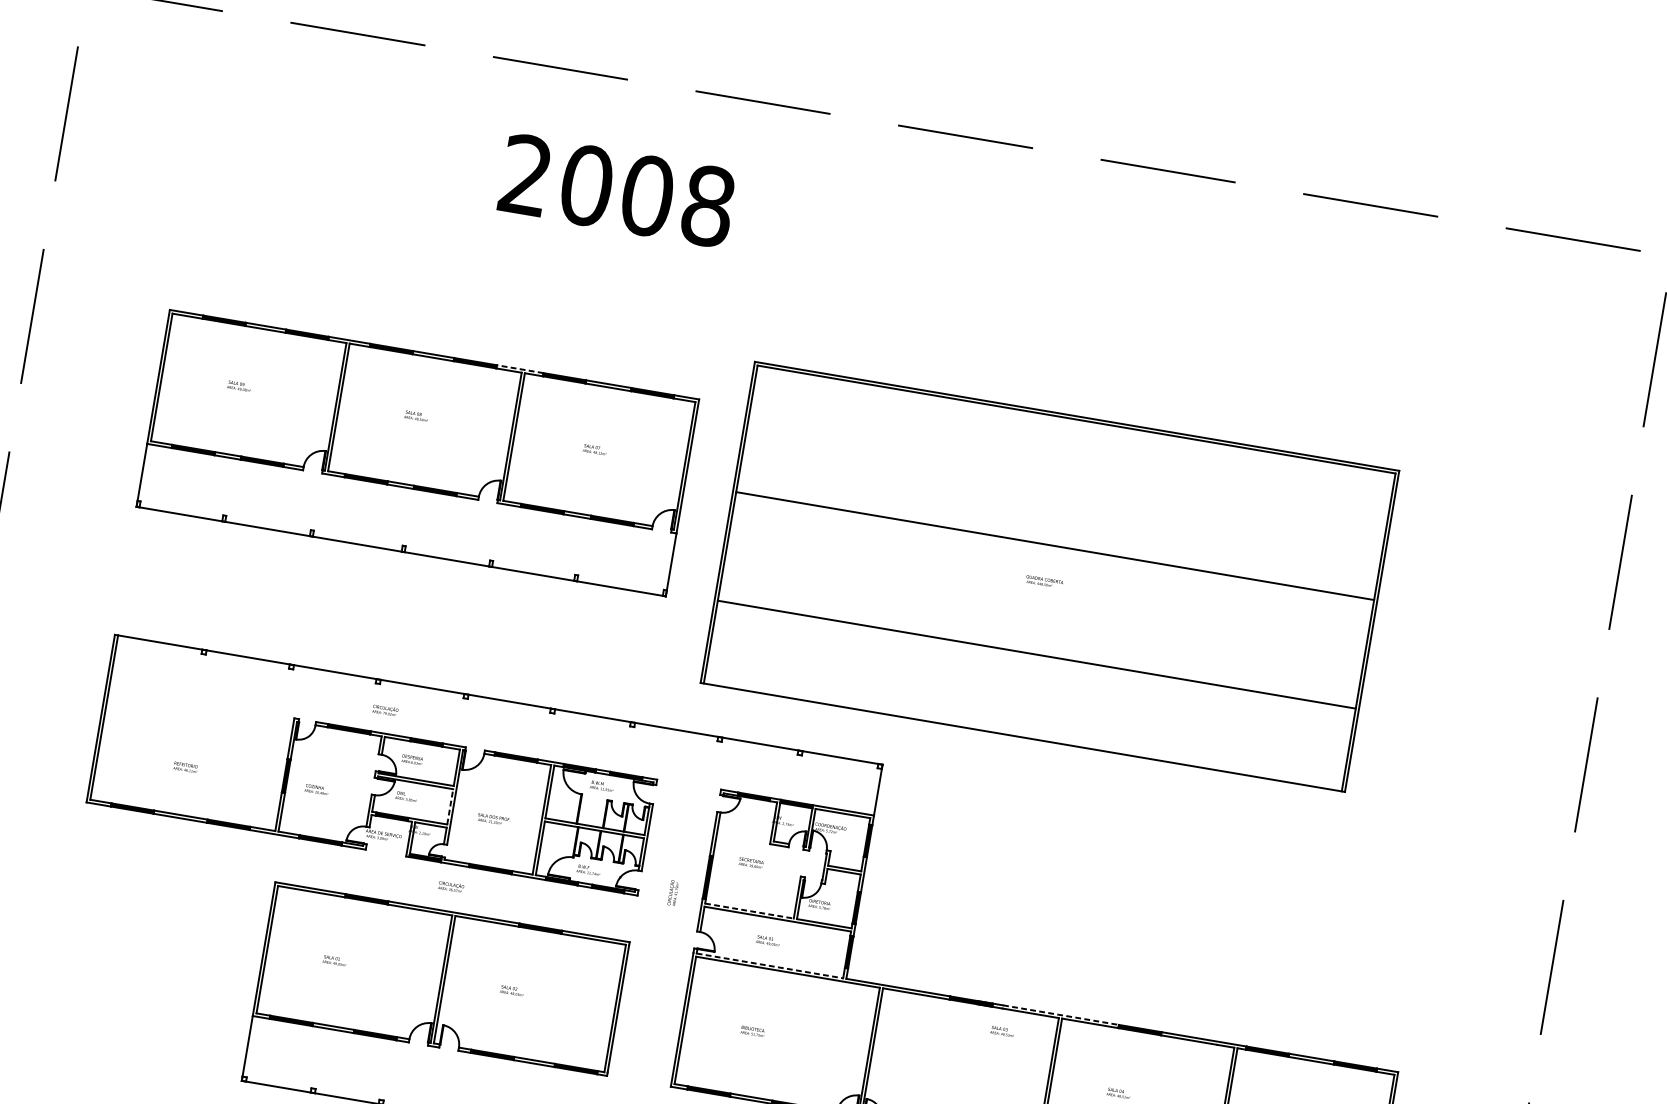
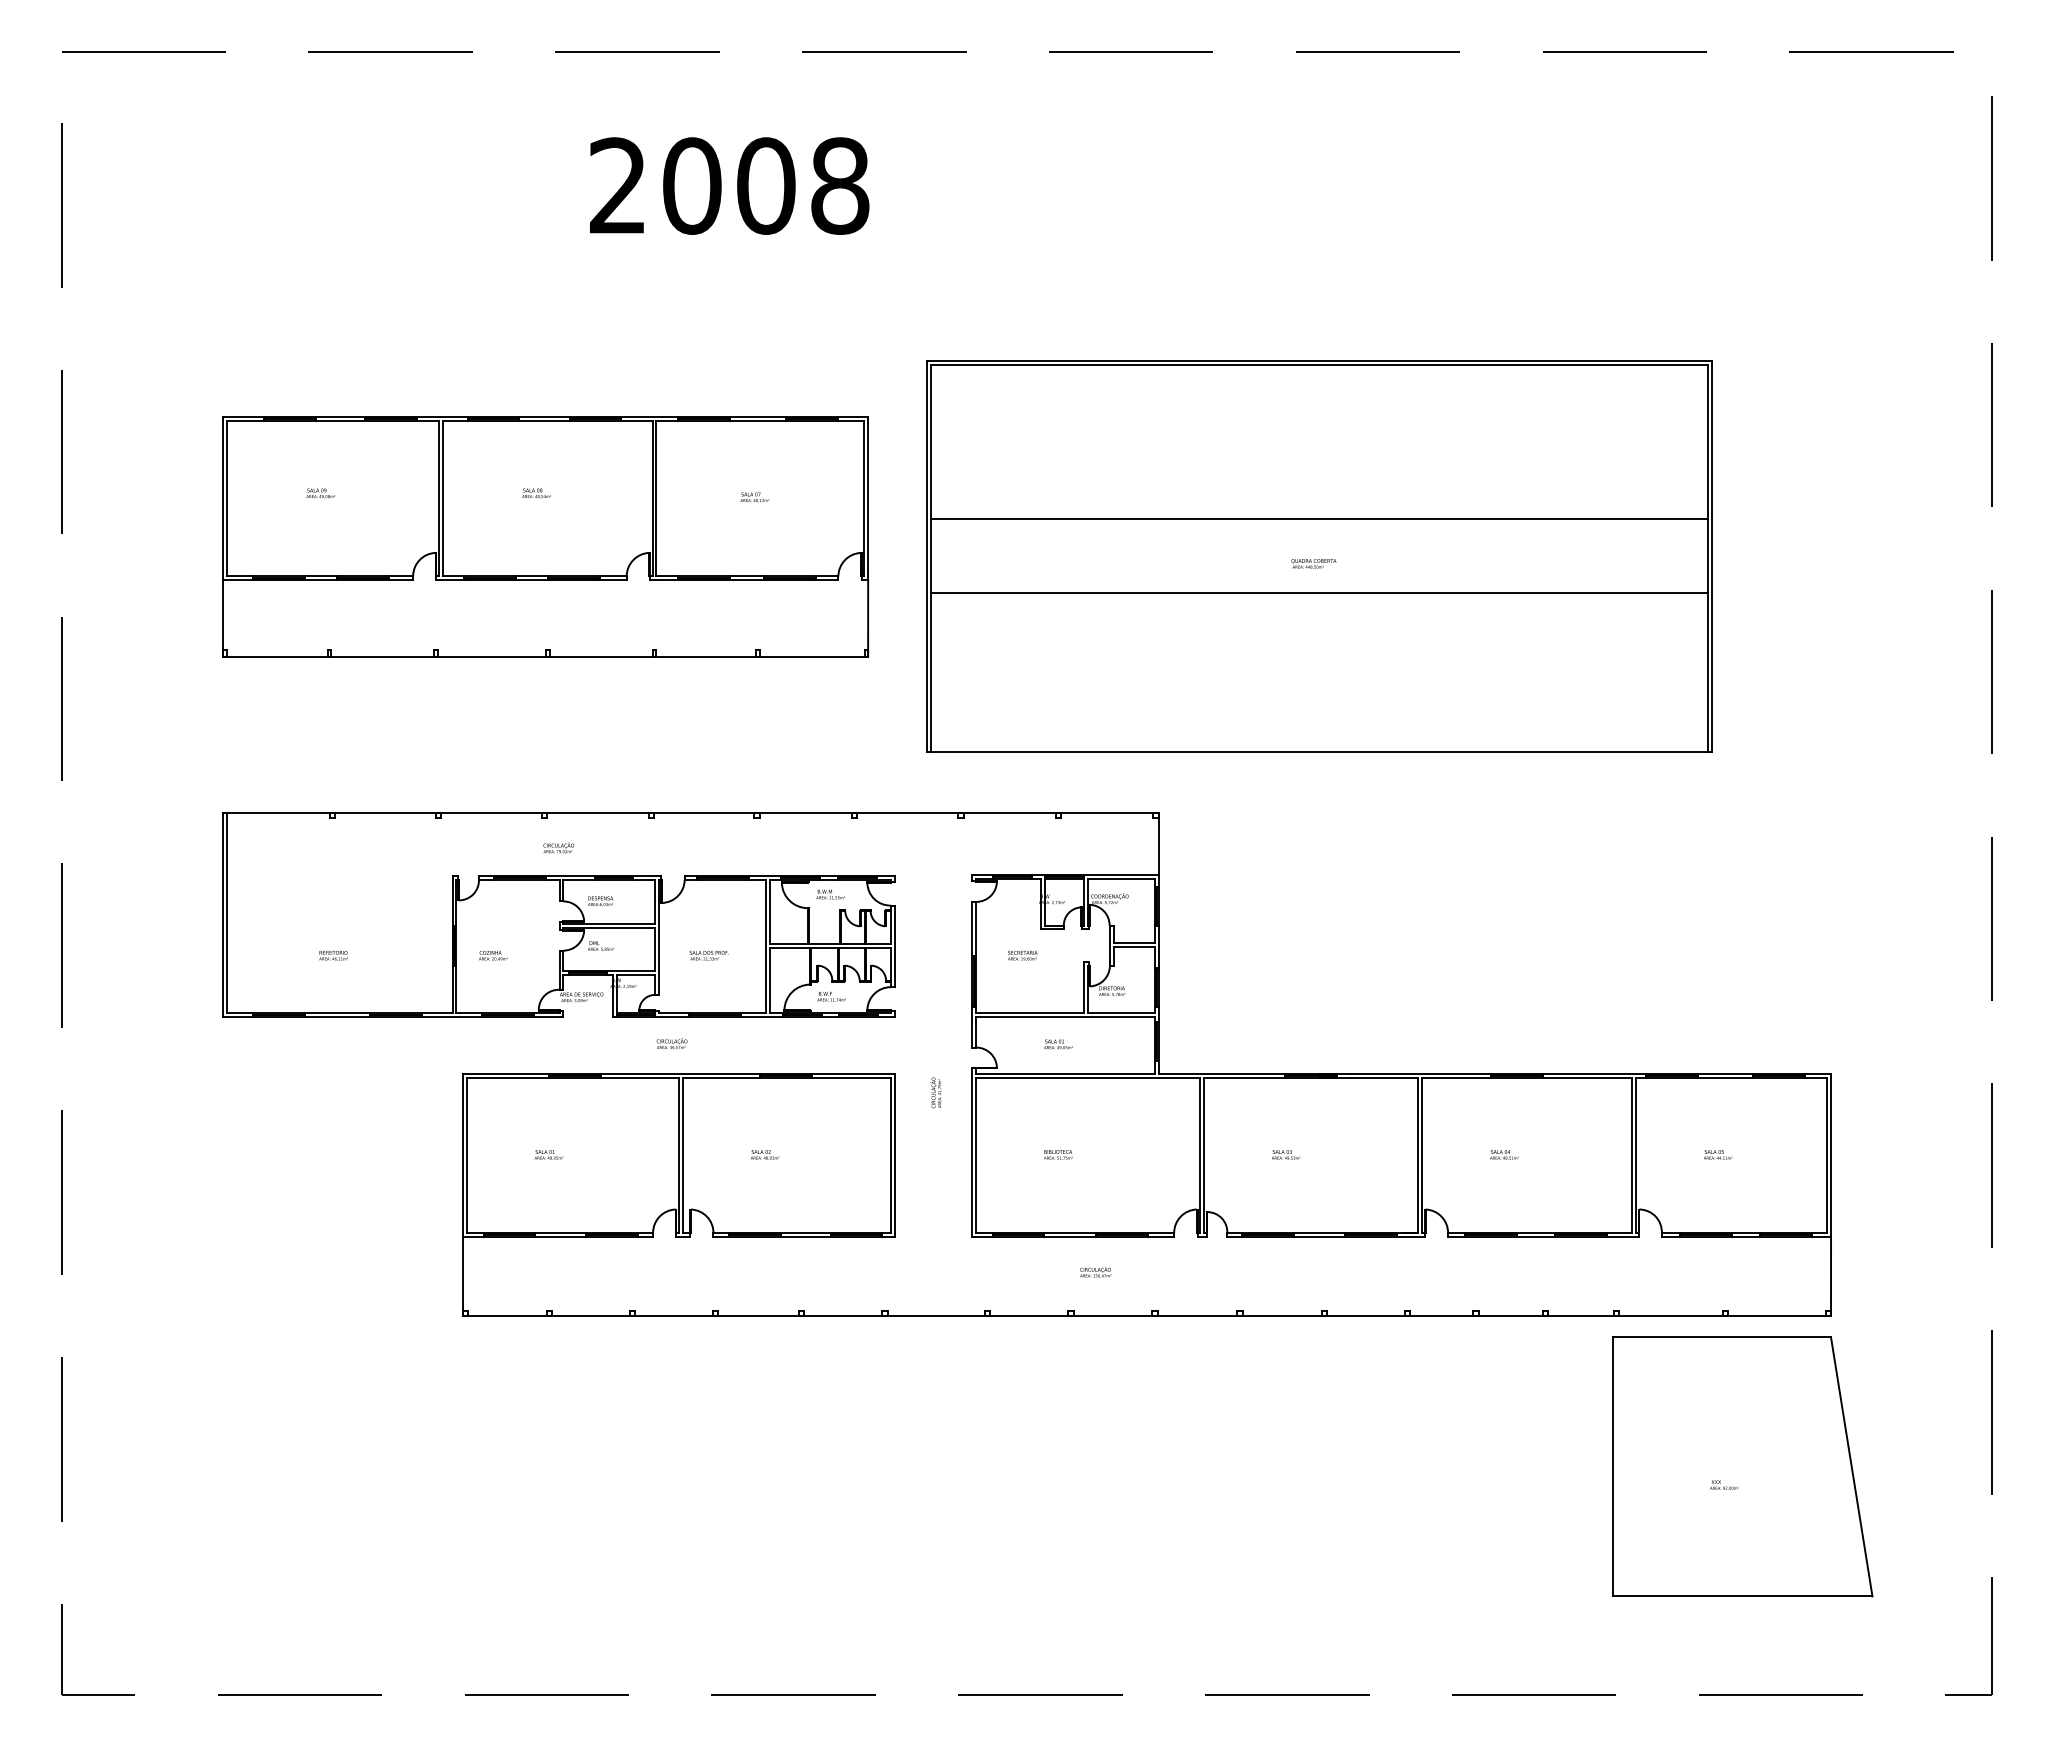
line: (519, 368) -> (649, 416), dashed -> solid
line: (1036, 654) -> (1318, 592), moved
line: (449, 806) -> (654, 949), dashed -> solid
text: (672, 892) -> (935, 1092), moved
line: (749, 910) -> (1030, 1012), dashed -> solid
line: (769, 965) -> (1065, 1073), dashed -> solid
line: (1061, 1014) -> (1420, 1073), dashed -> solid
text: (1002, 1031) -> (1286, 1154), moved

